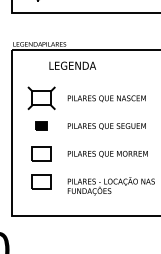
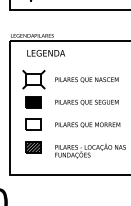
text: (73, 66) -> (46, 53), moved
part: (41, 126) -> (33, 102), size x1.67
hatch: (41, 180) -> (33, 146), added

